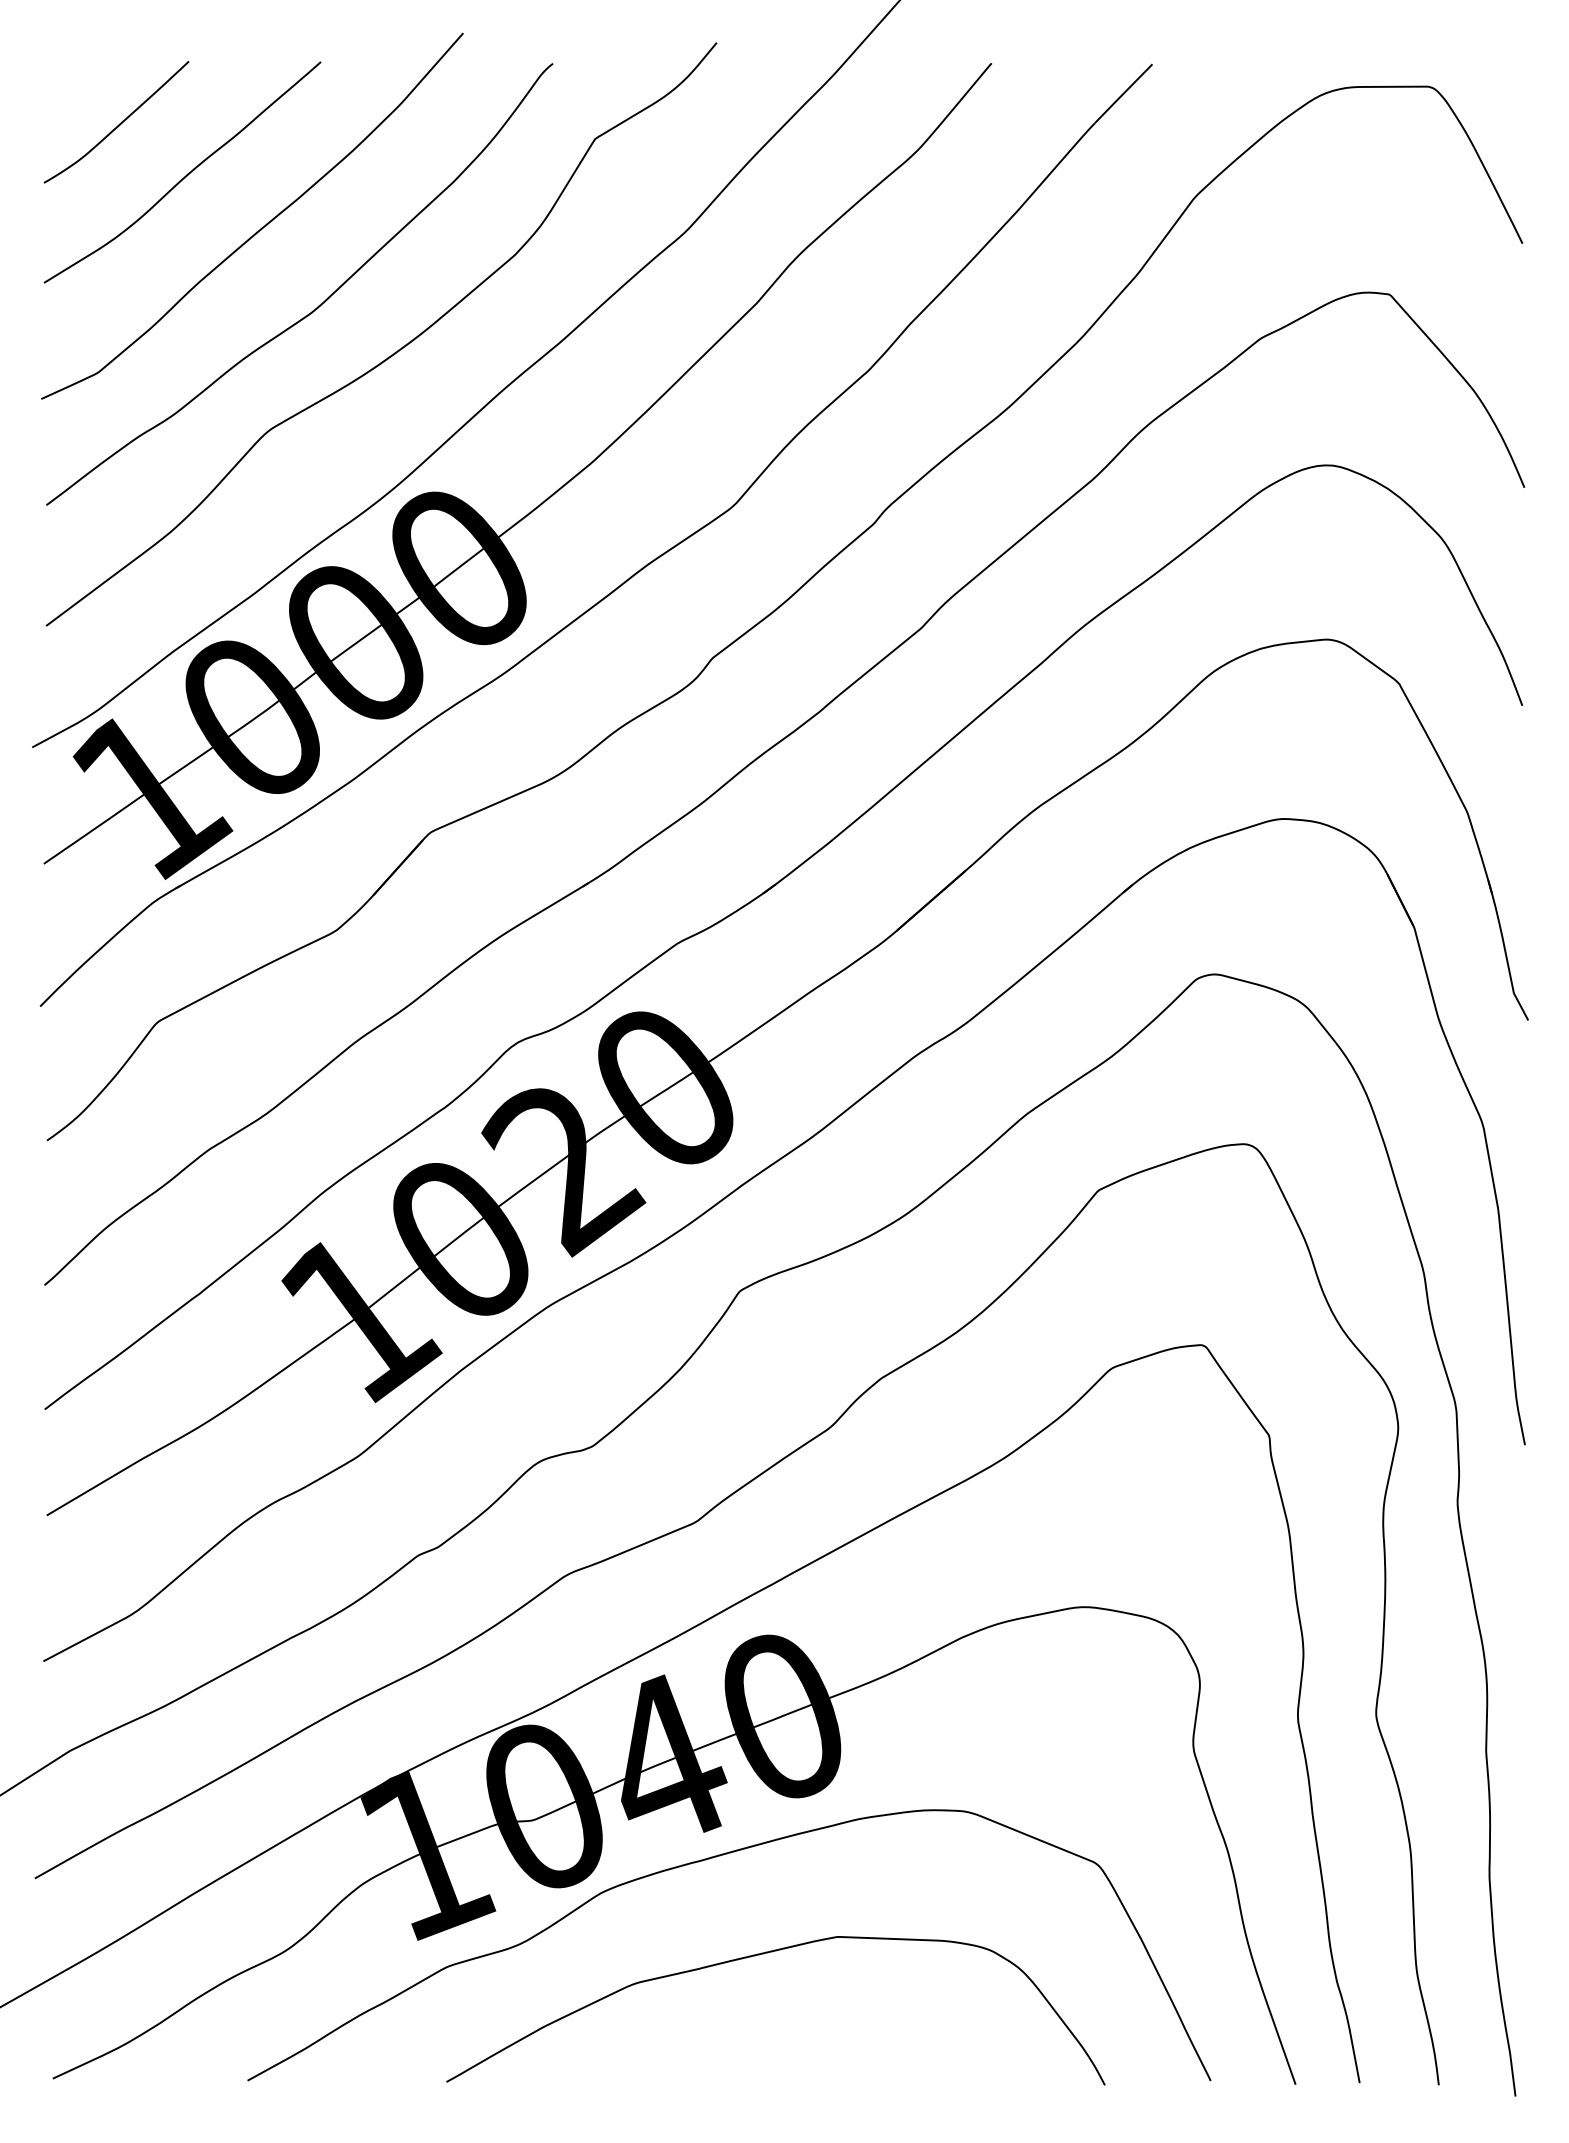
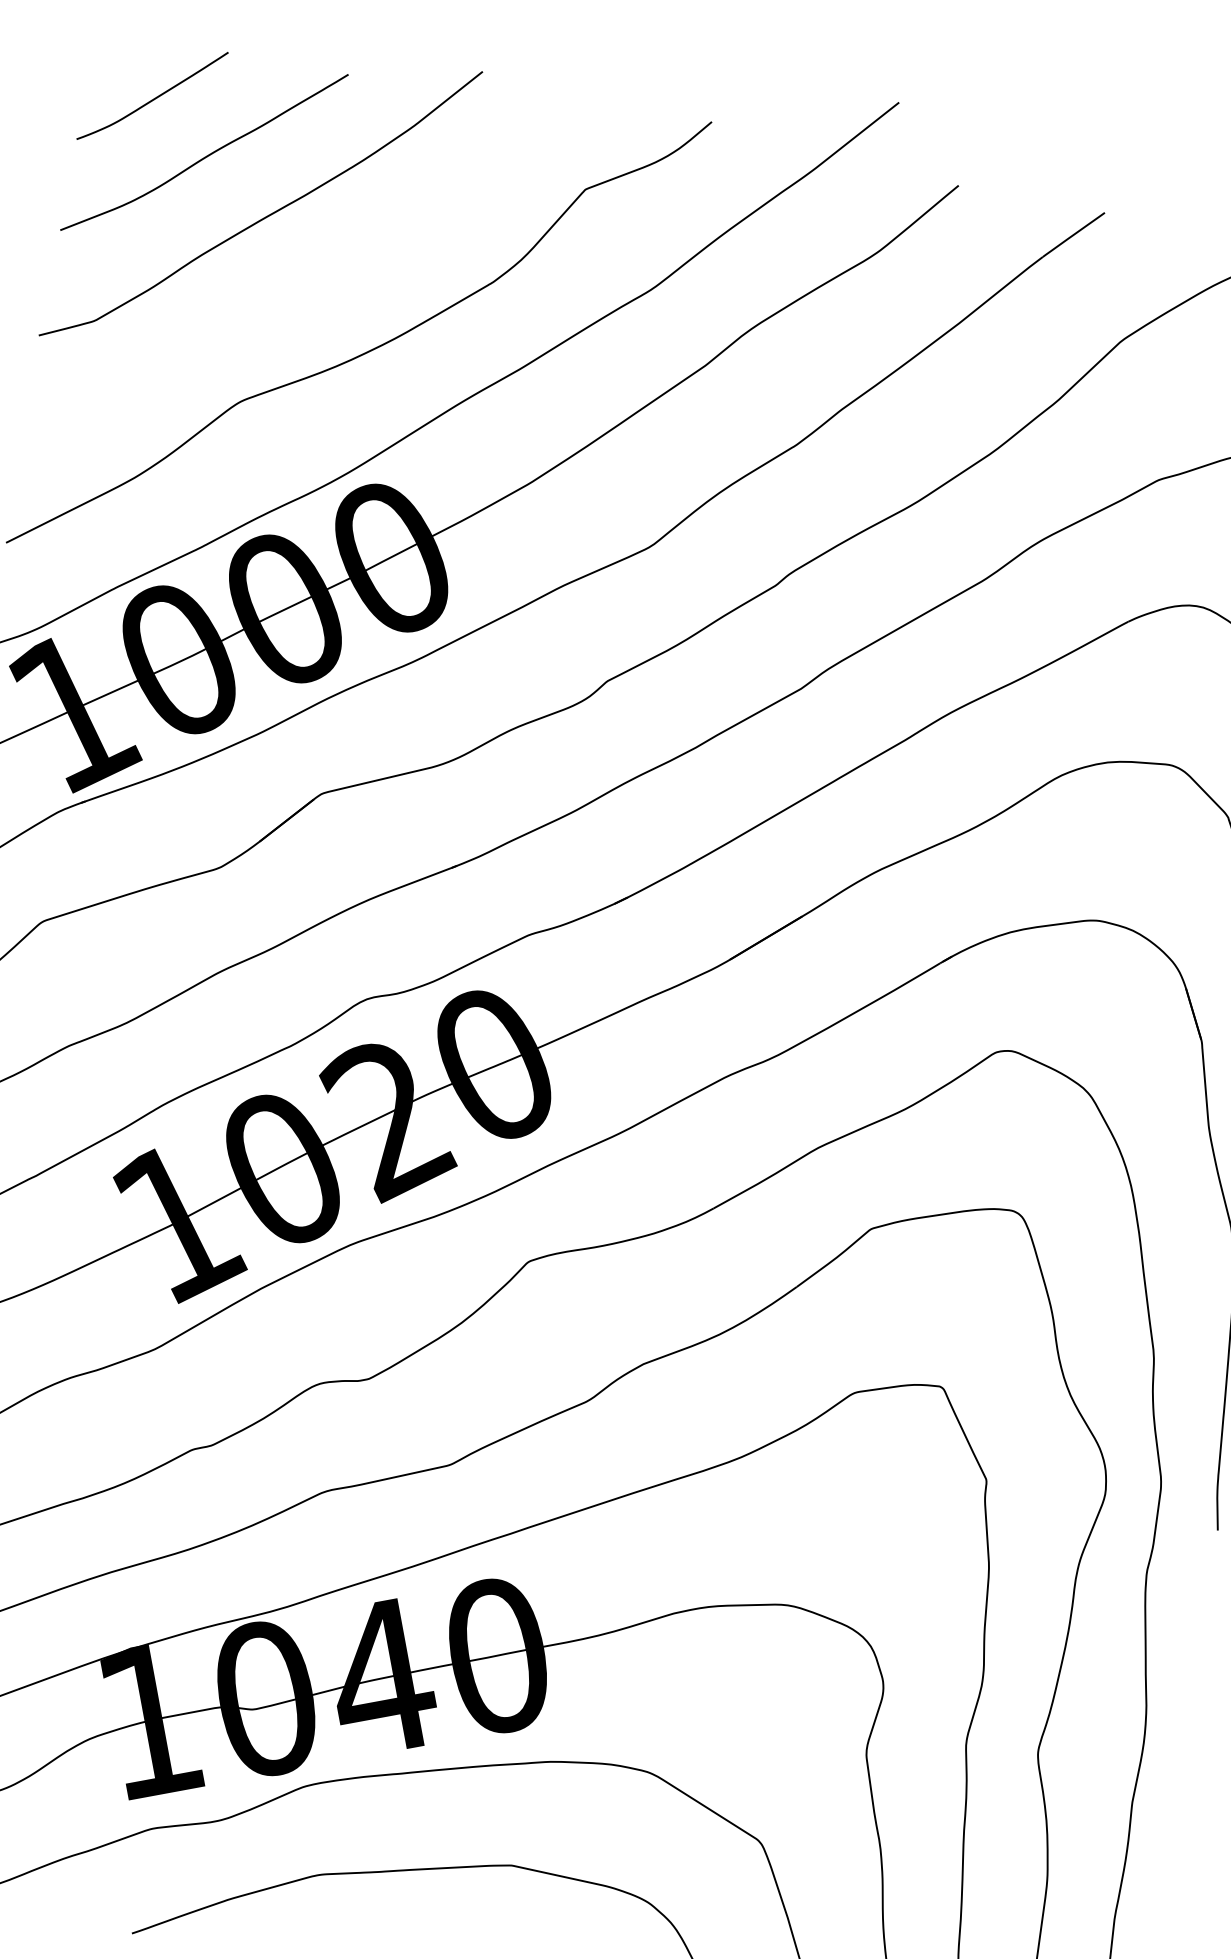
curve: (319, 304) -> (307, 295), removed

